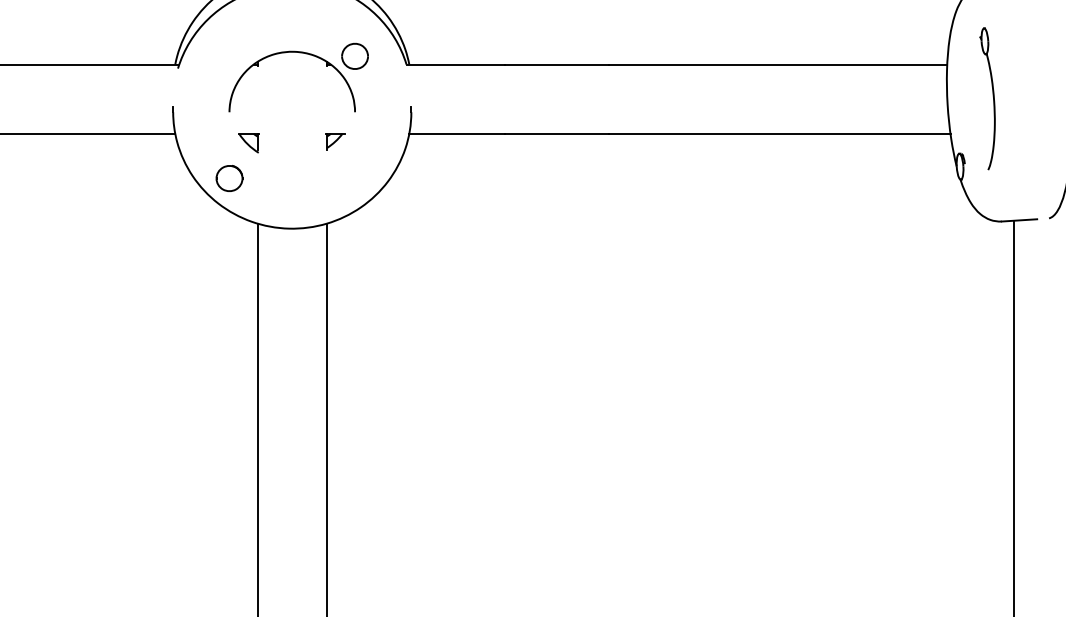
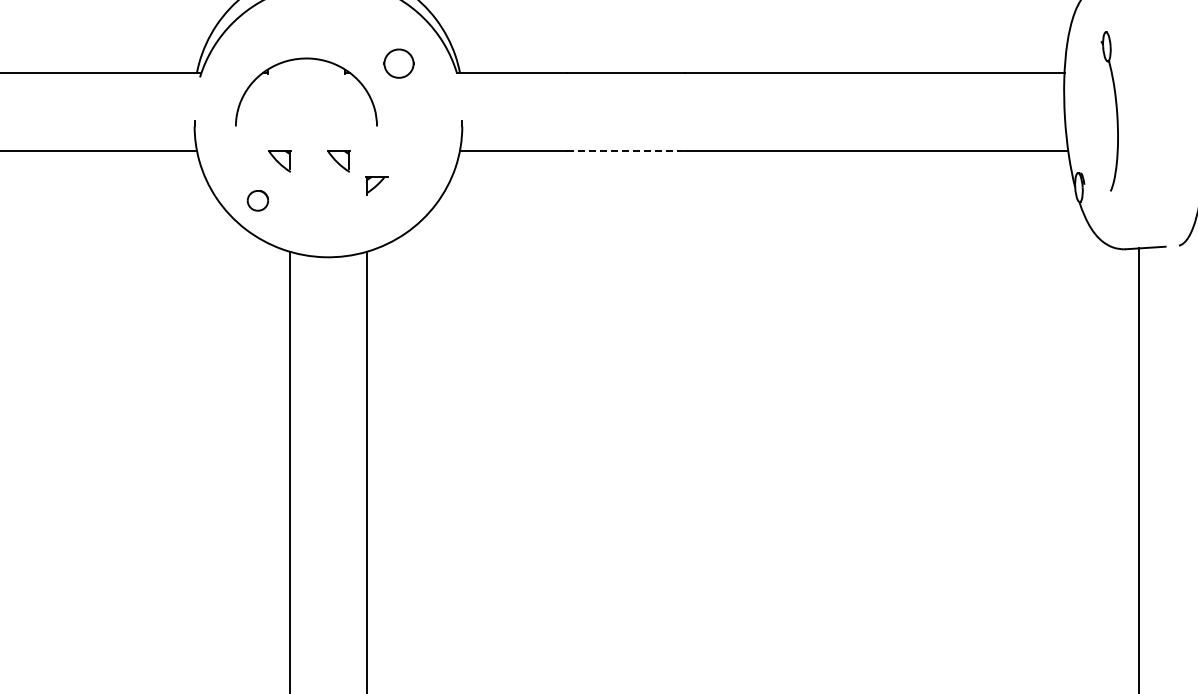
part: (292, 52) -> (306, 59), moved
line: (556, 133) -> (625, 150), solid -> dashed
part: (335, 141) -> (376, 185), moved
part: (301, 143) -> (338, 161), added
part: (229, 178) -> (257, 200), size x0.7

